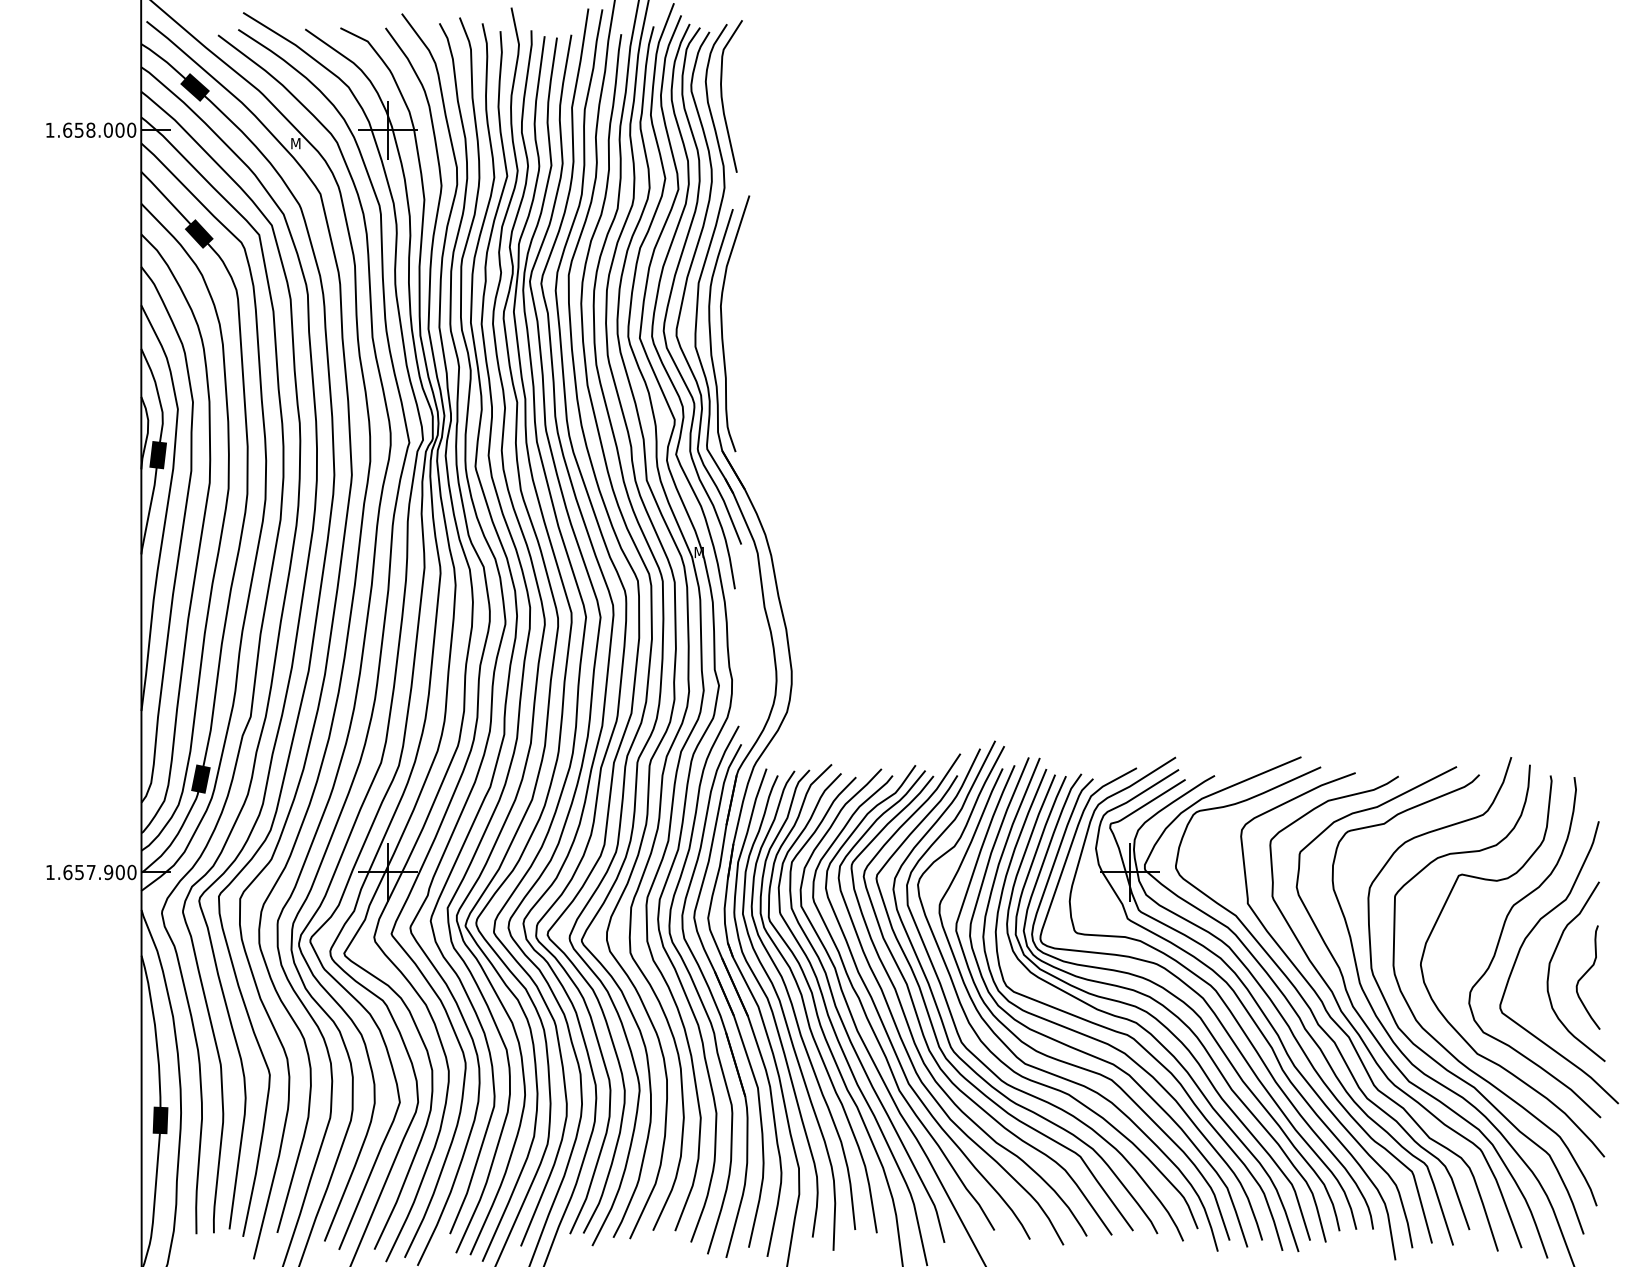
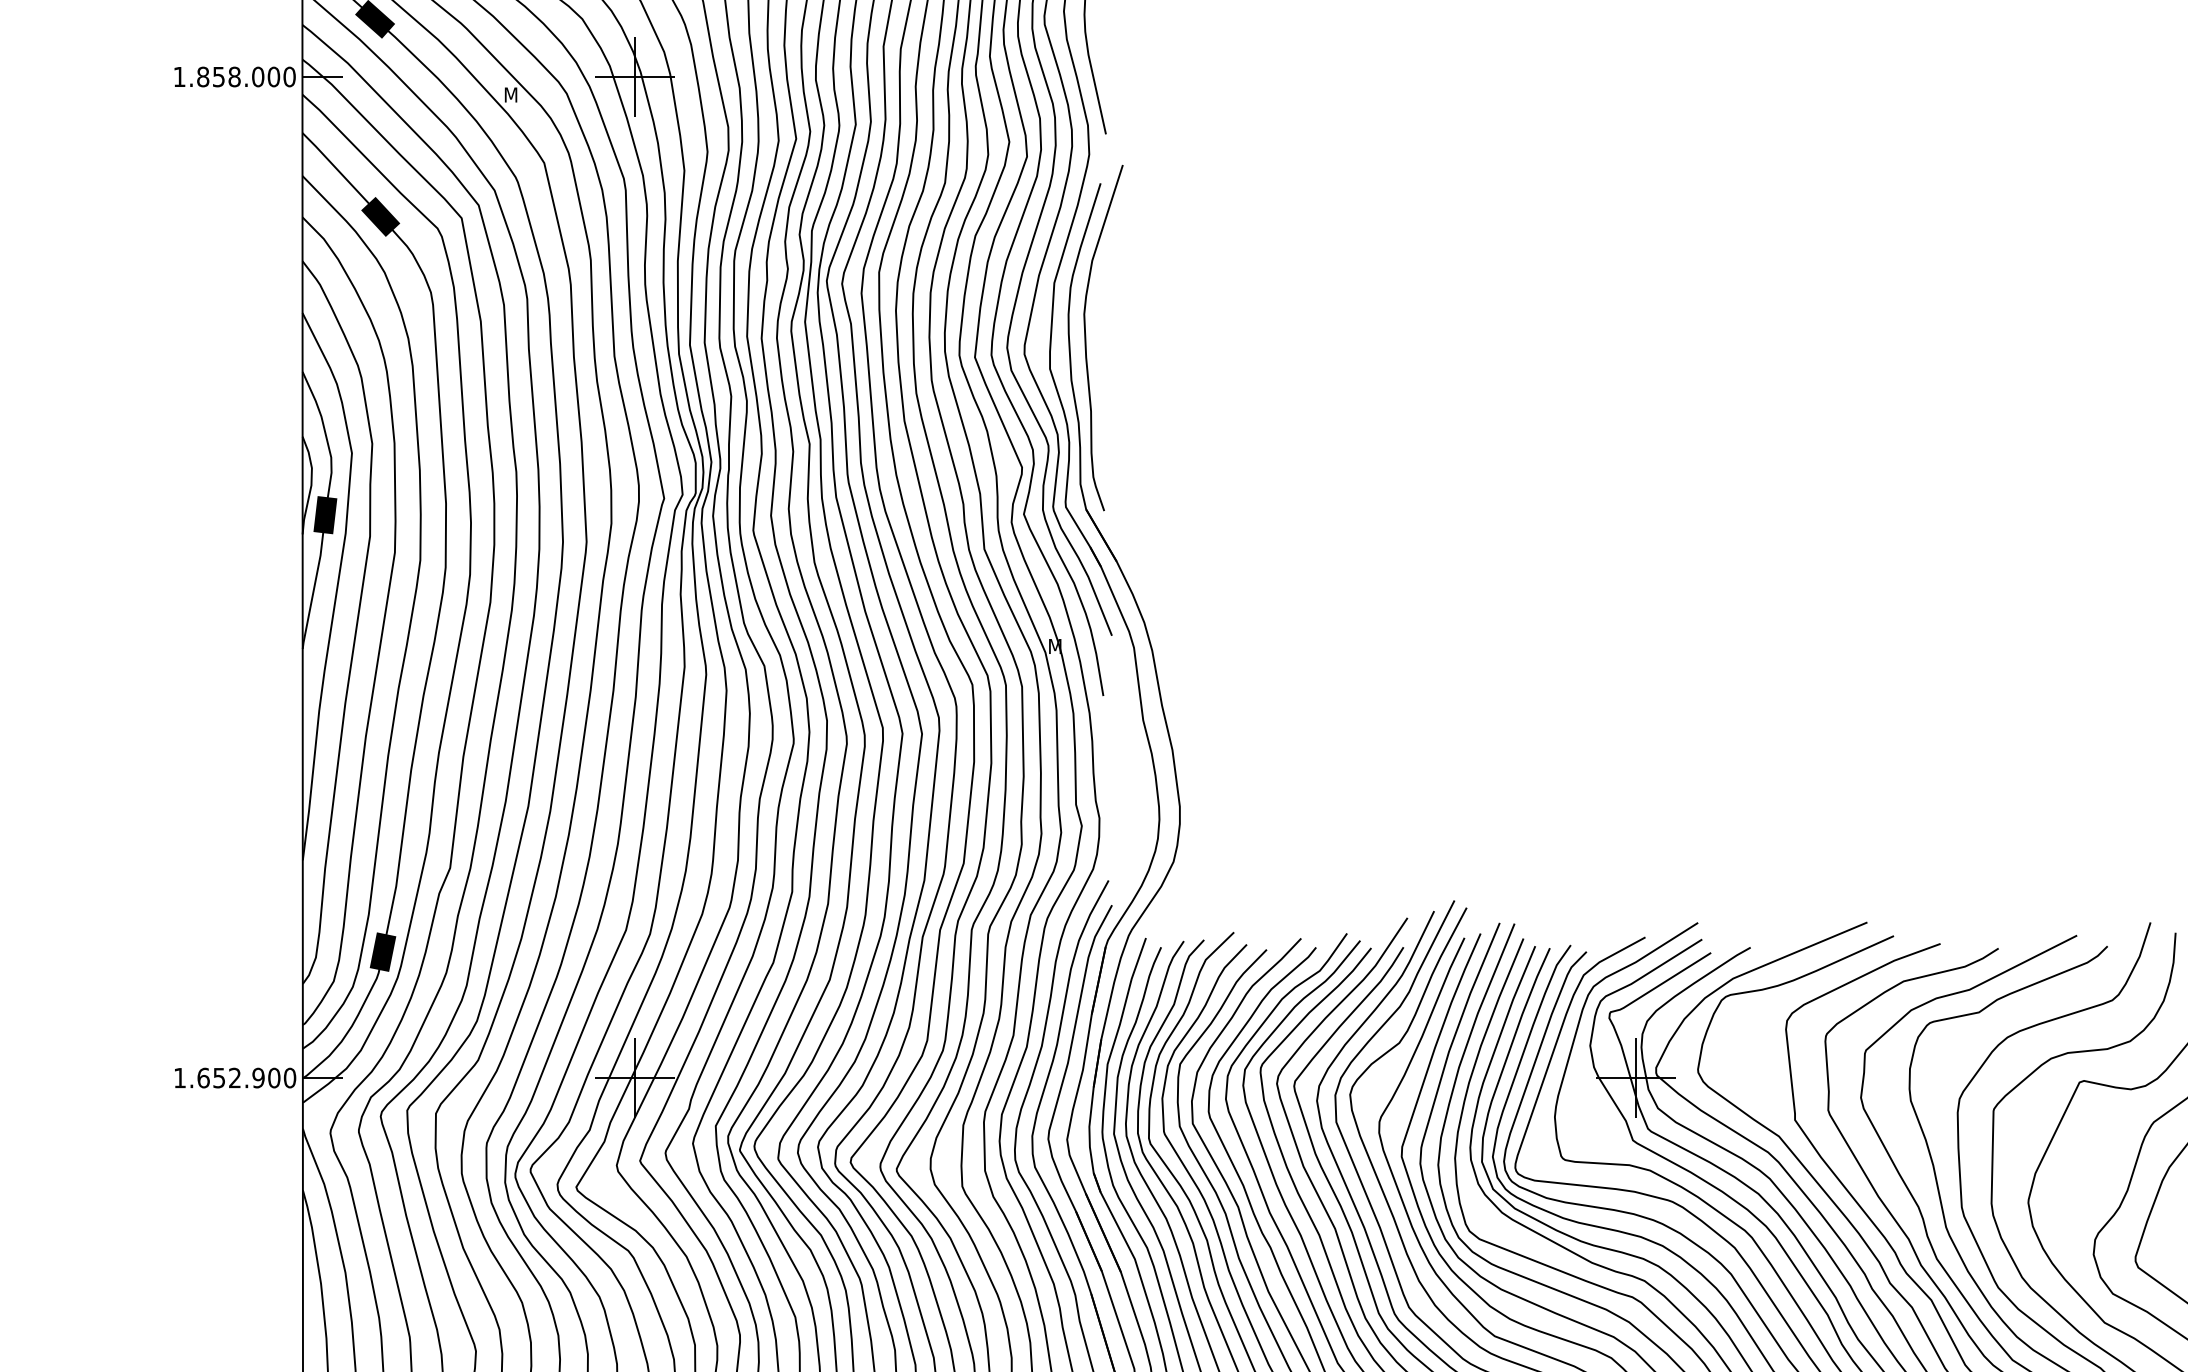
text: (67, 129) -> (203, 75), 1.658.000 -> 1.858.000
text: (90, 871) -> (234, 1076), 1.657.900 -> 1.652.900

